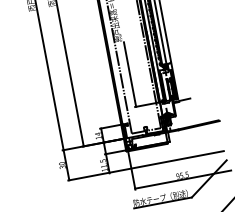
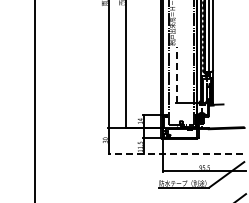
line: (129, 74) -> (176, 74), solid -> dashed
line: (145, 165) -> (175, 153), solid -> dashed

